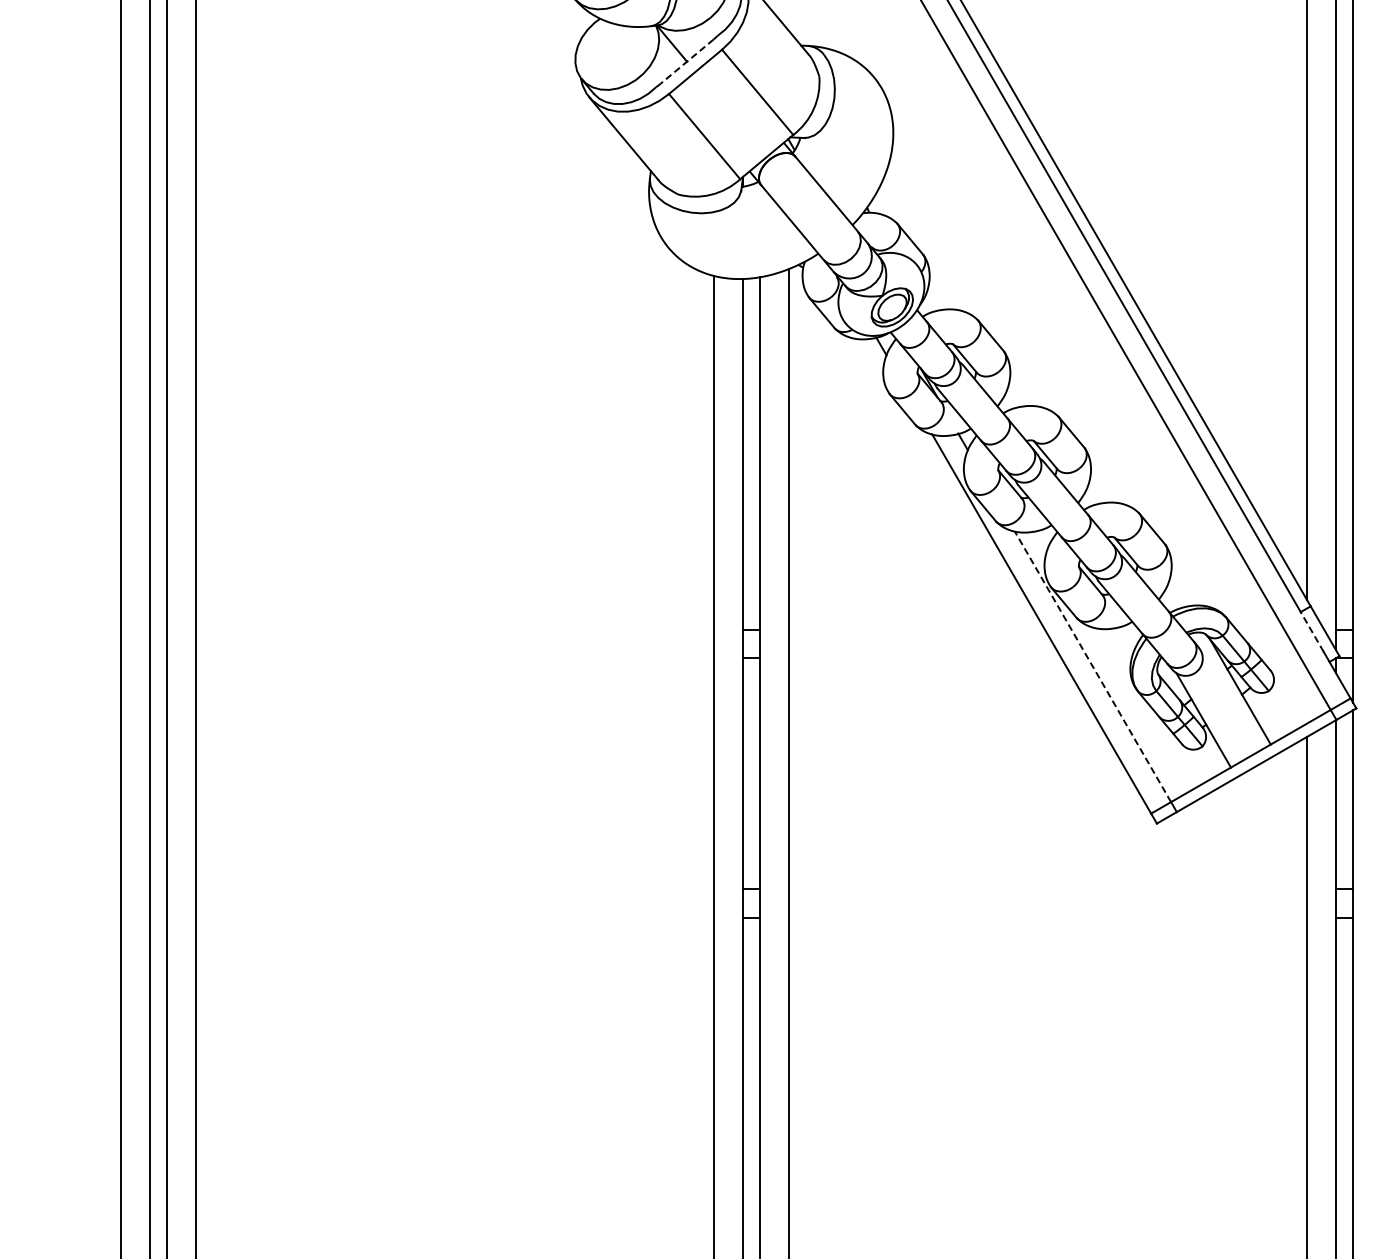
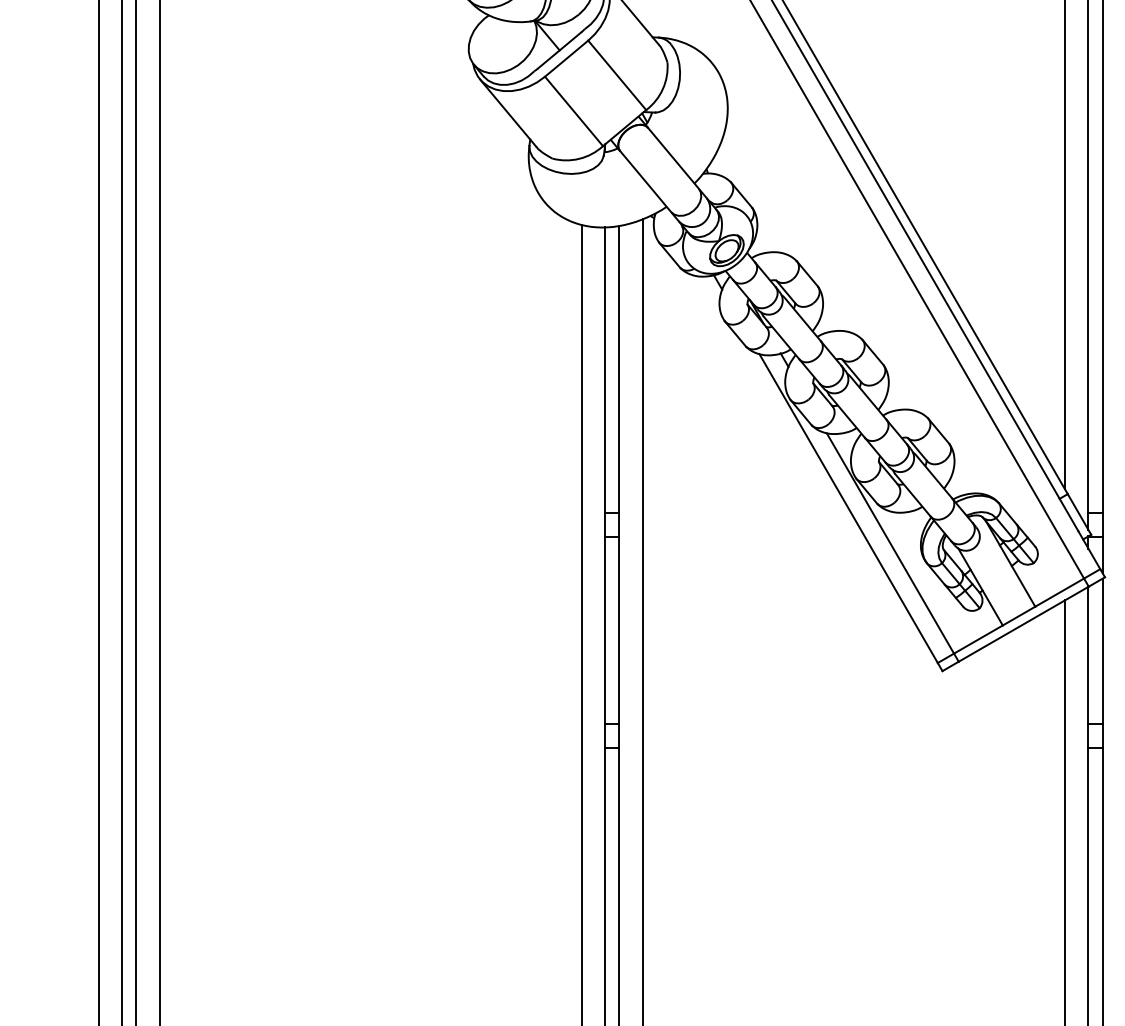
line: (687, 61) -> (560, 50), dashed -> solid
line: (1312, 631) -> (1069, 514), dashed -> solid
line: (1092, 666) -> (890, 543), dashed -> solid

